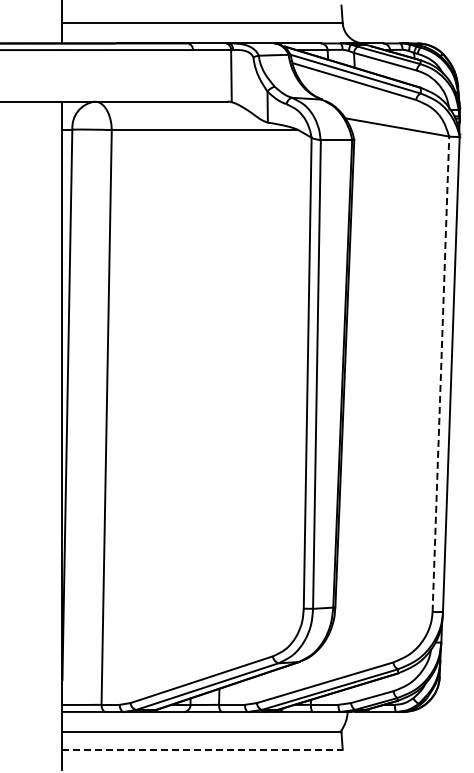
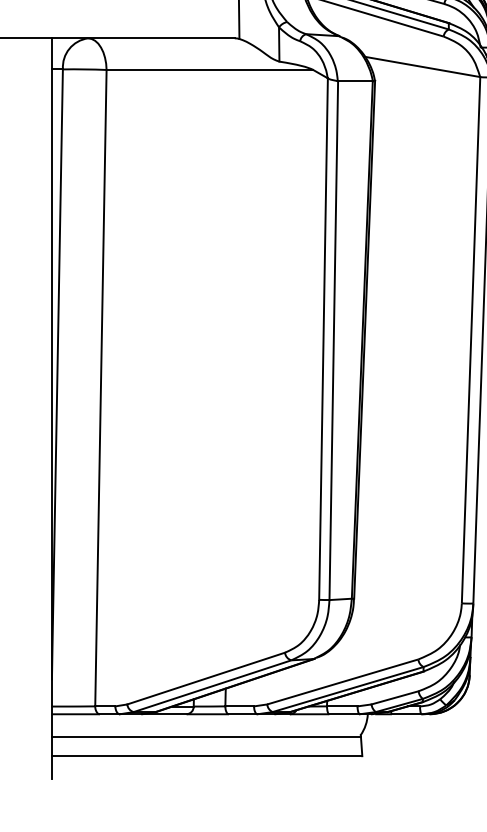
line: (440, 374) -> (470, 340), dashed -> solid
line: (203, 749) -> (208, 755), dashed -> solid

